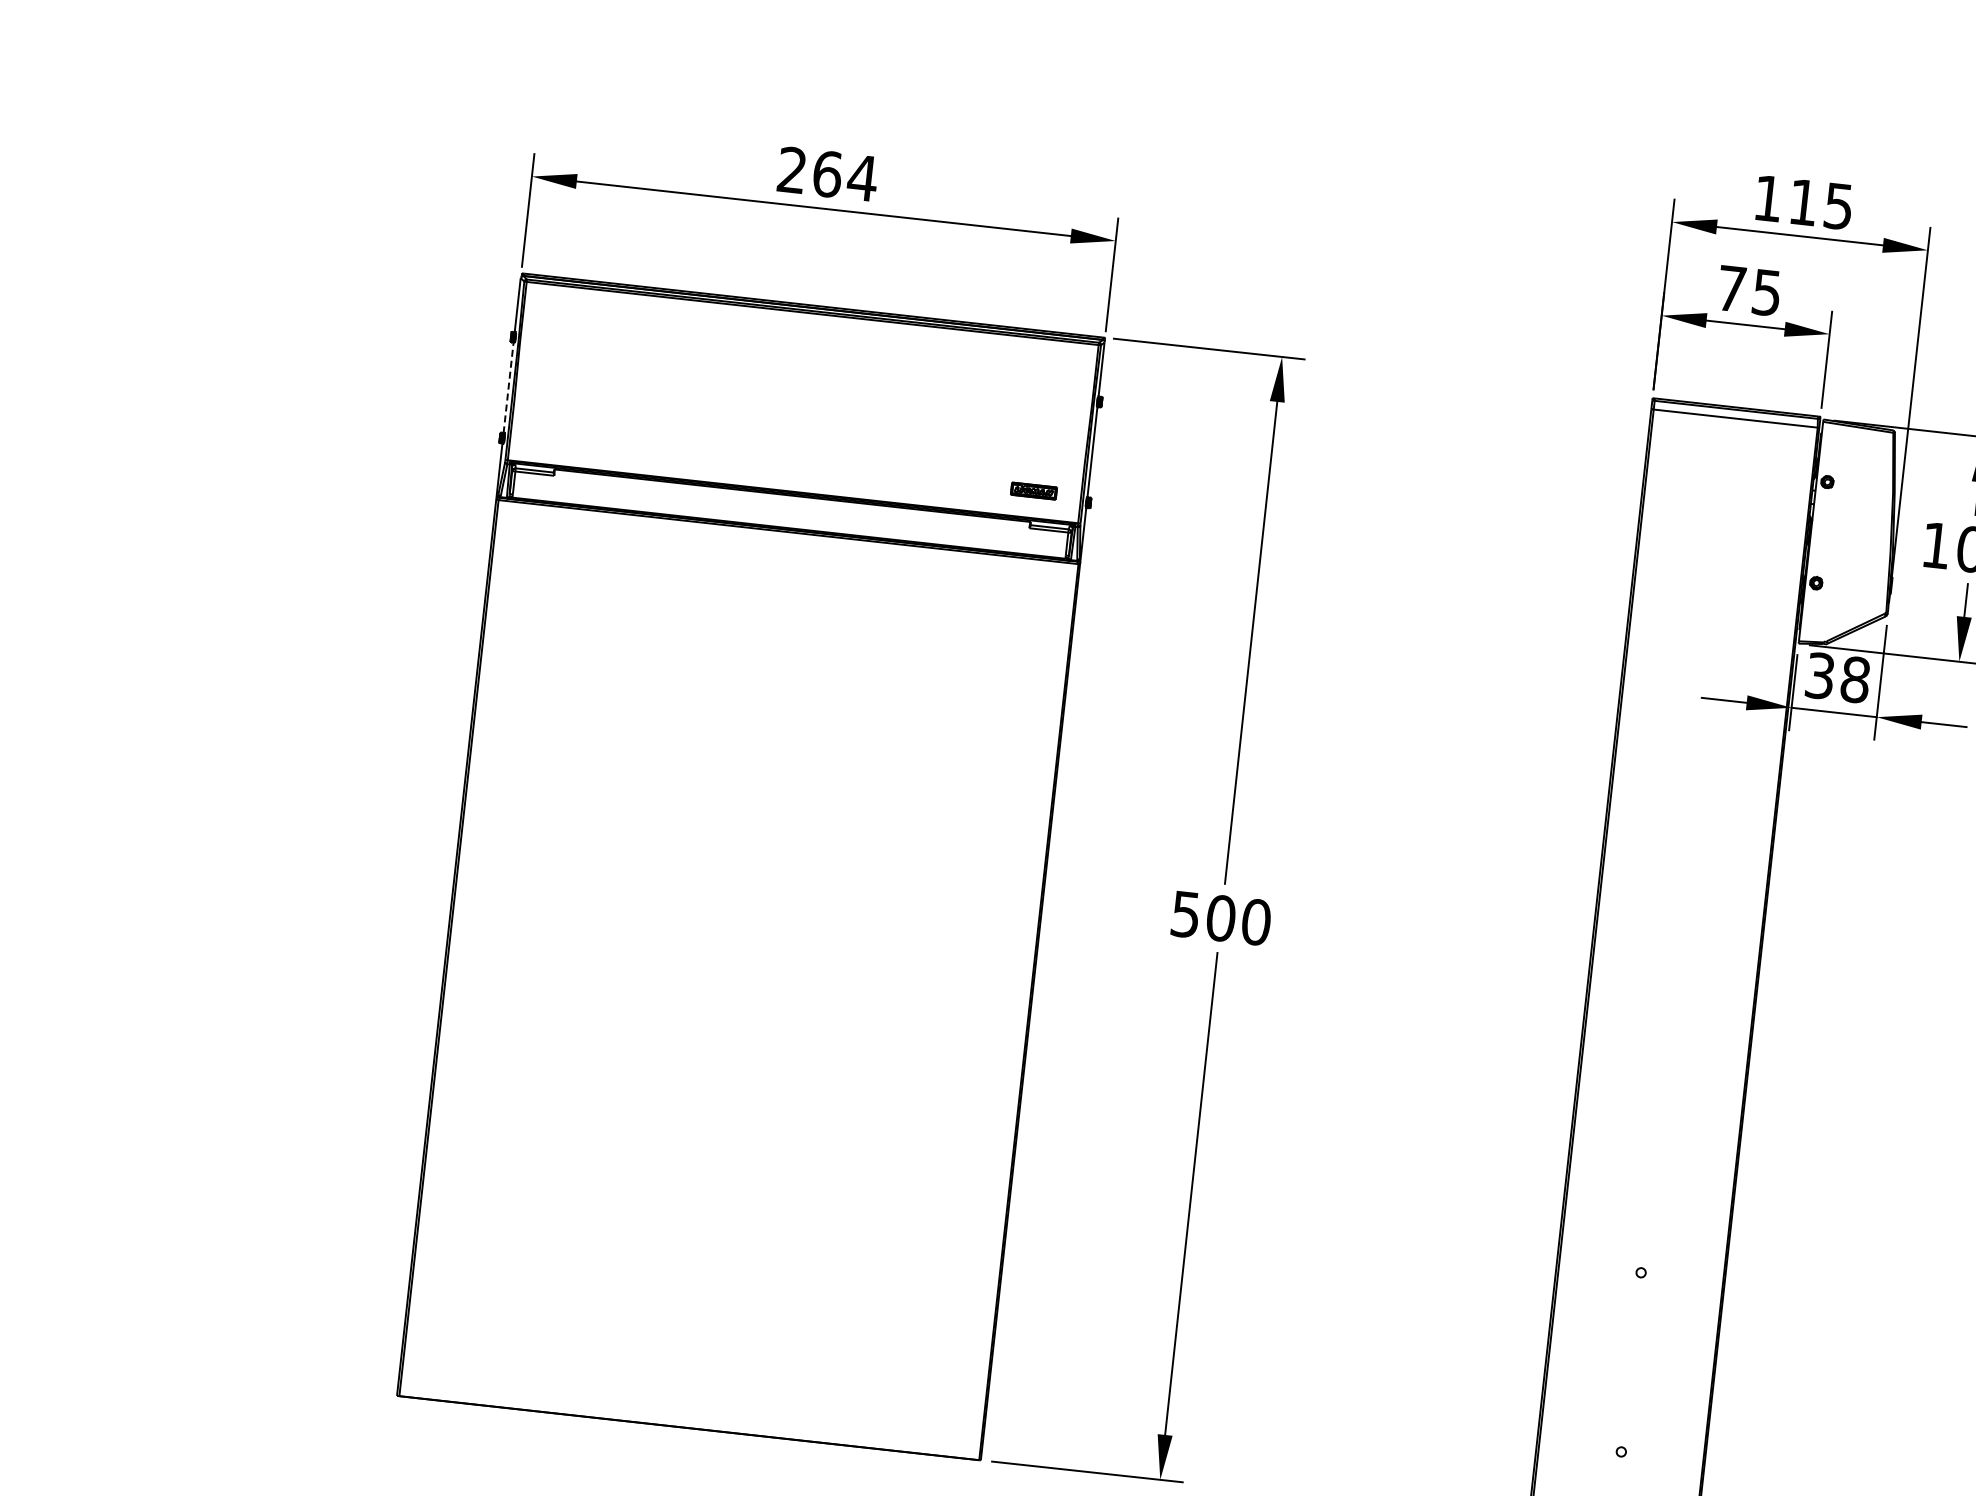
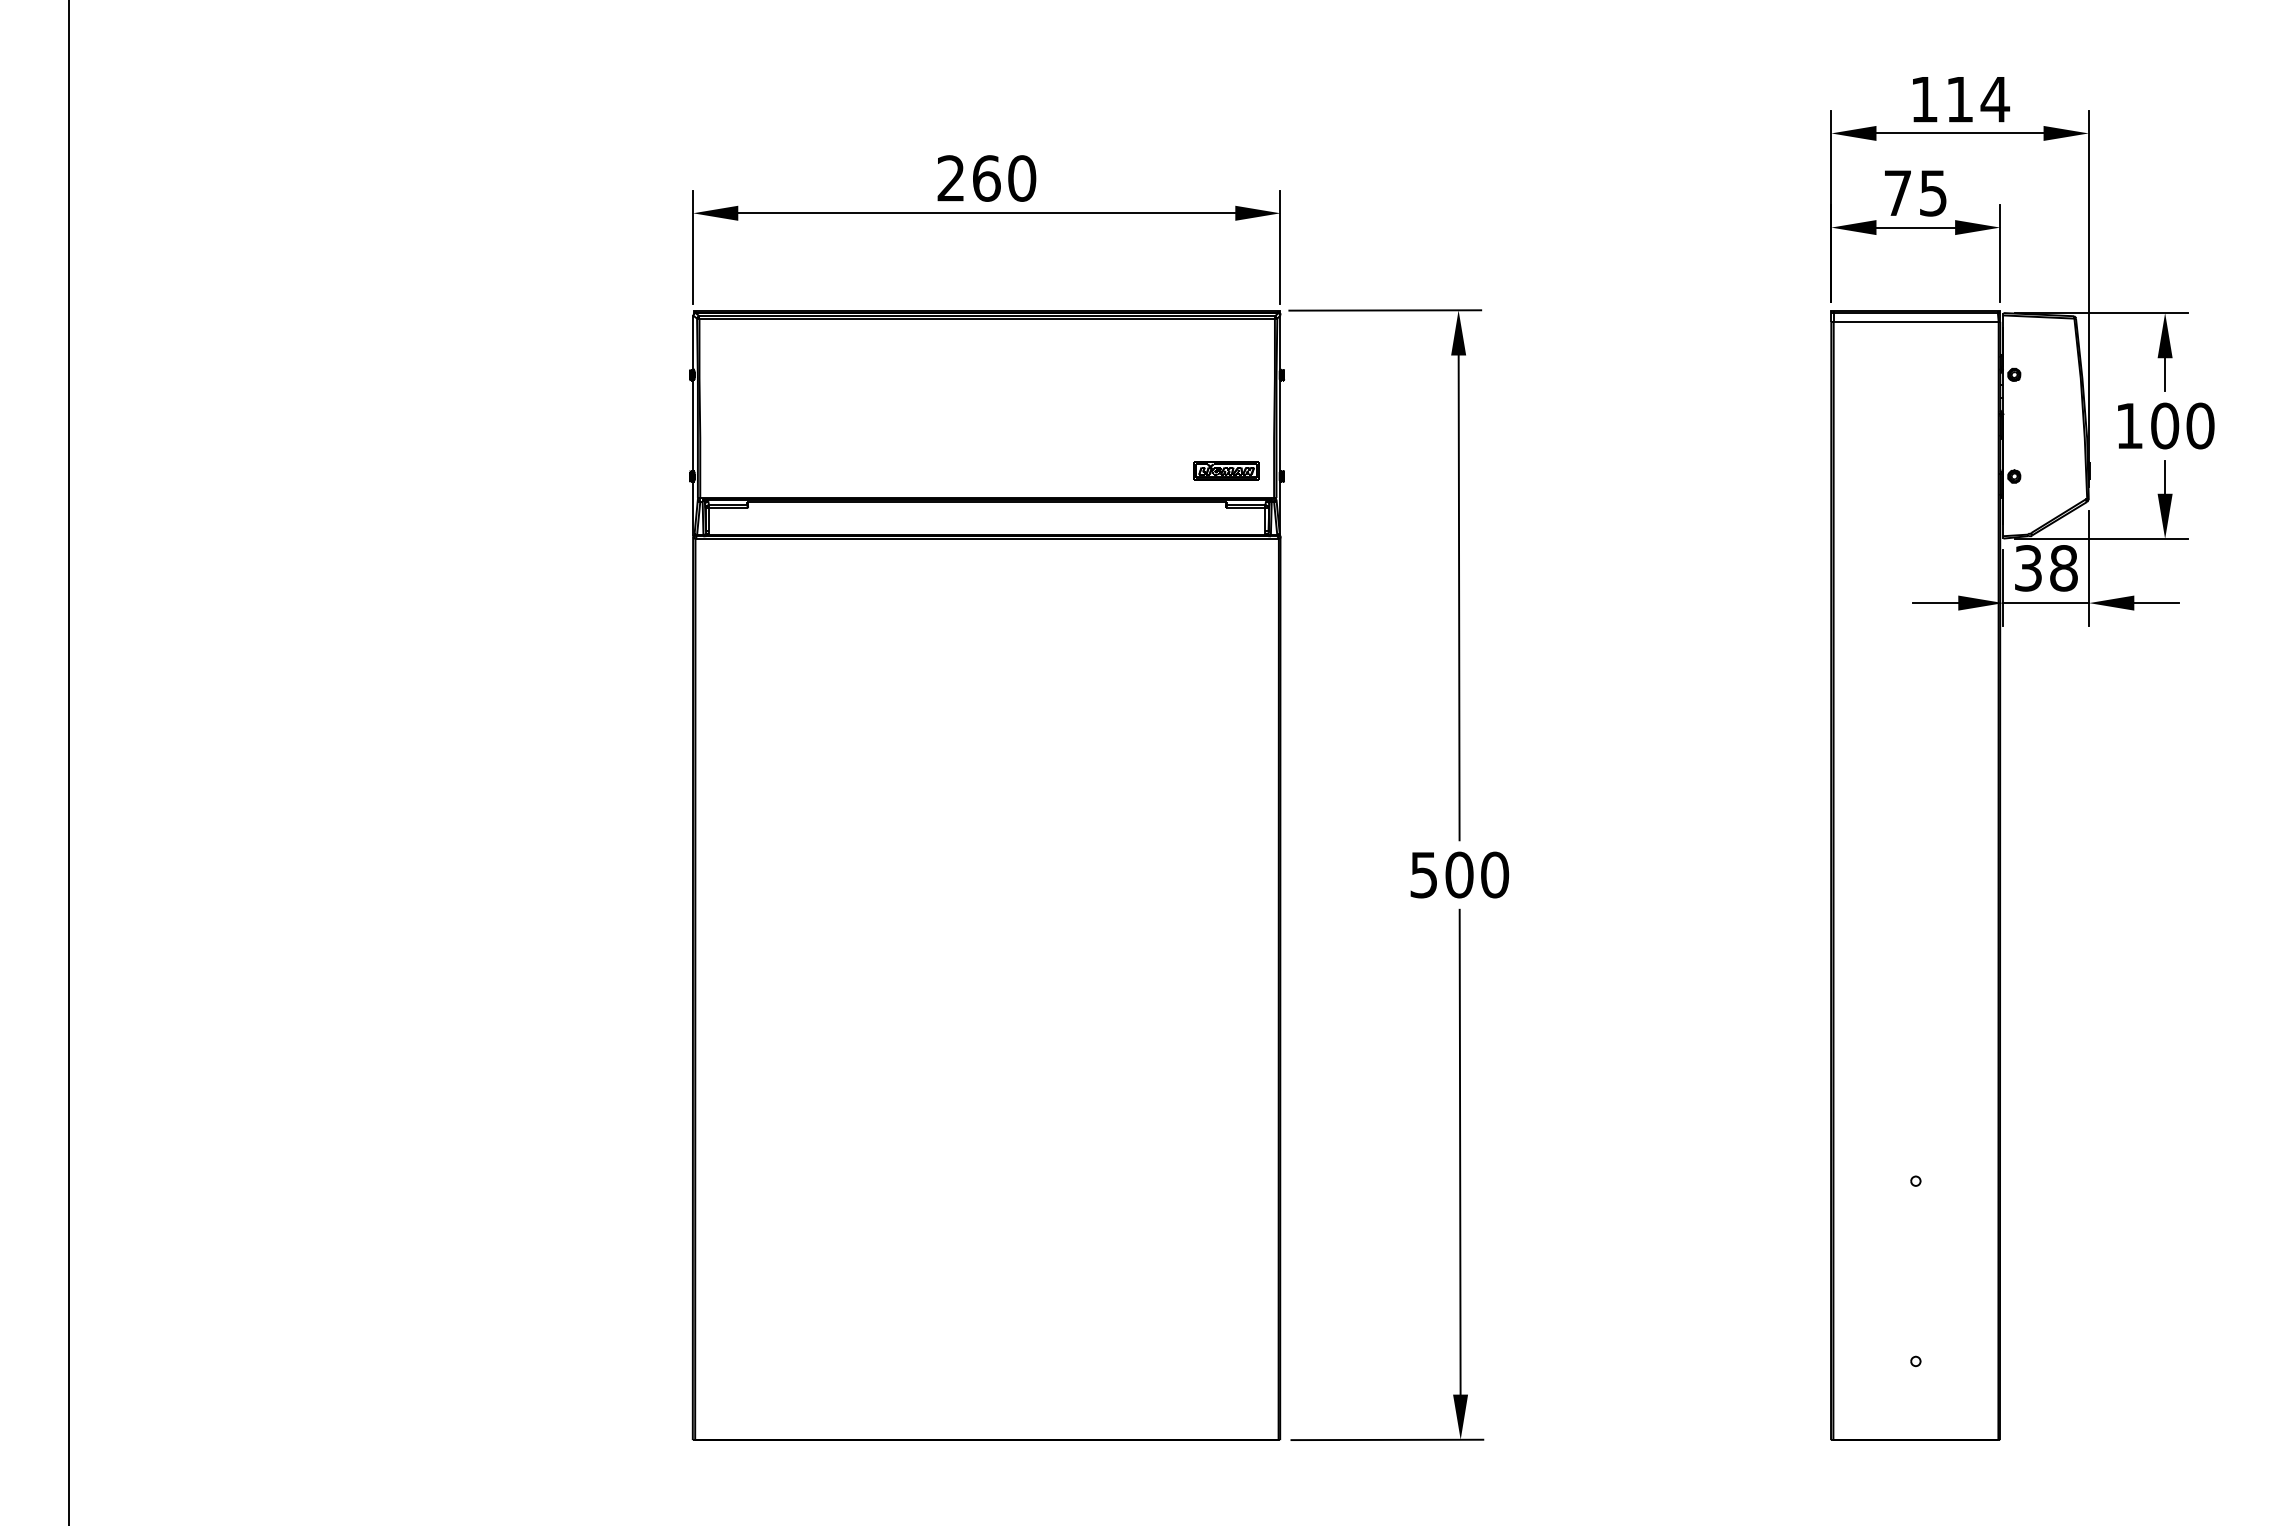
text: (862, 177) -> (1021, 178), 264 -> 260
text: (1838, 206) -> (1995, 99), 115 -> 114
line: (509, 387) -> (693, 425), dashed -> solid
part: (1033, 490) -> (1226, 470), size x1.43

